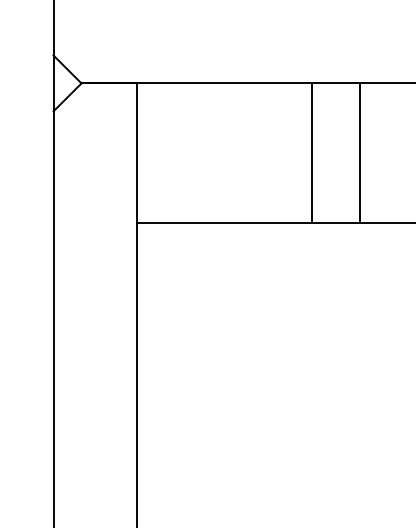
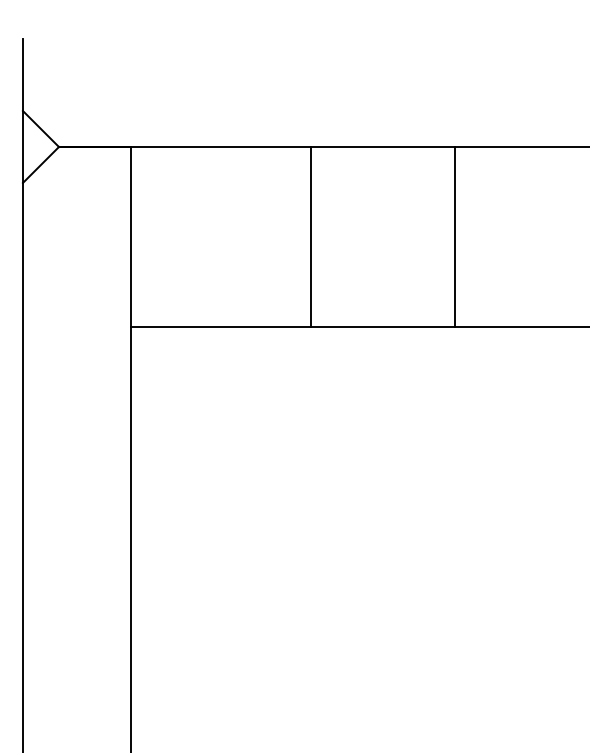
line: (311, 152) -> (311, 236), moved
line: (360, 152) -> (455, 236), moved

